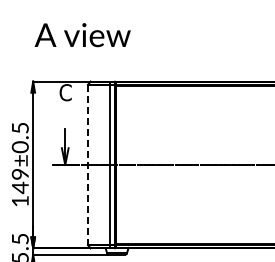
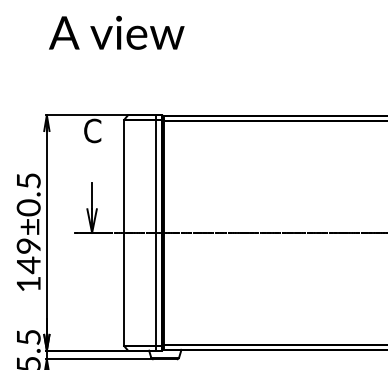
text: (82, 35) -> (116, 33), moved
line: (87, 164) -> (123, 232), dashed -> solid

